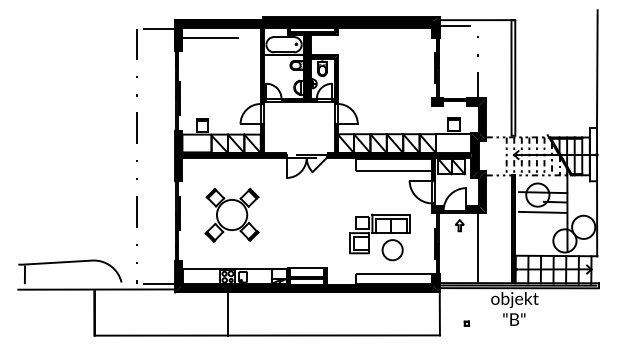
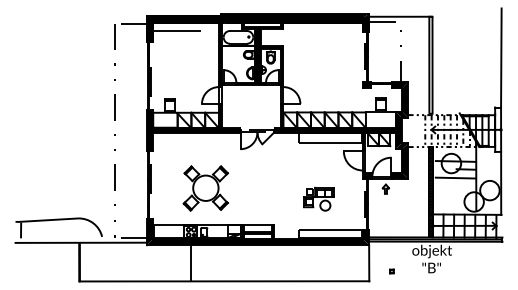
part: (231, 215) -> (205, 188), moved
part: (379, 237) -> (318, 199), size x0.6
line: (477, 248) -> (400, 208), removed

